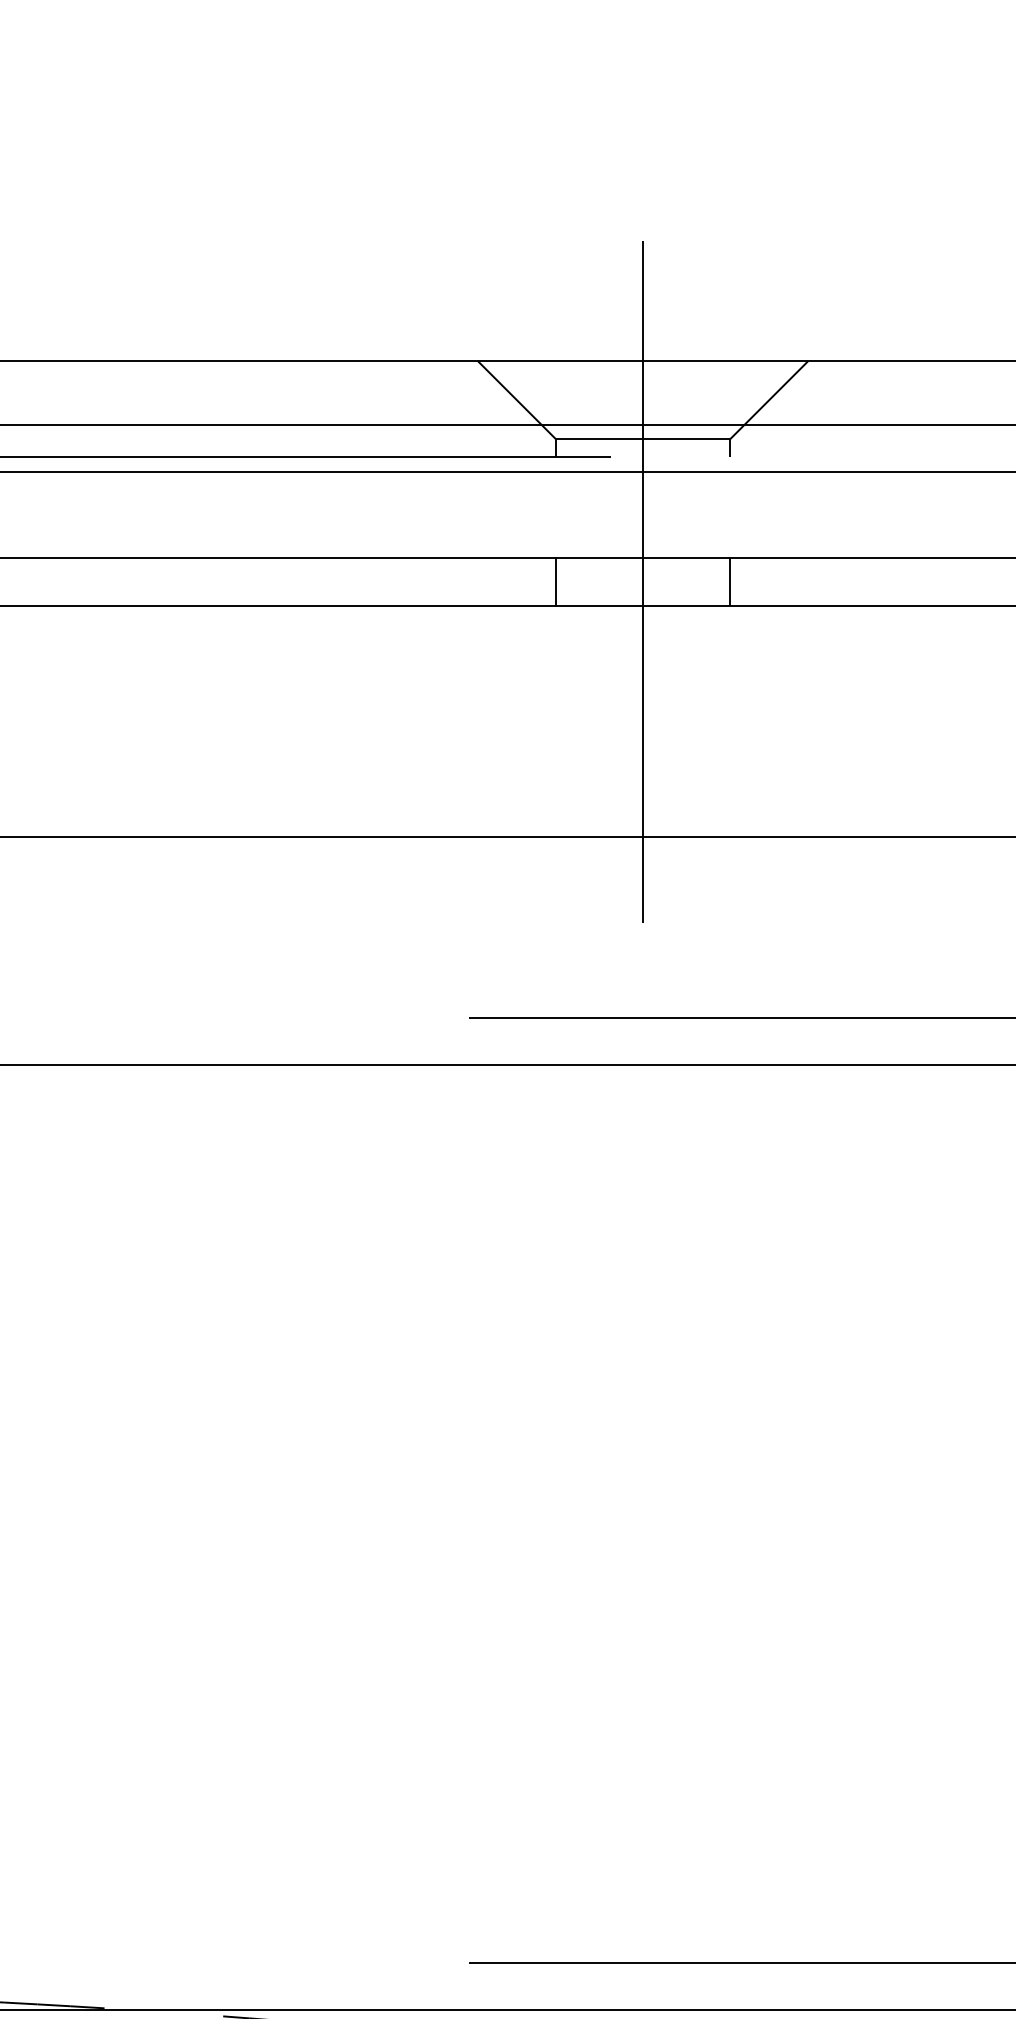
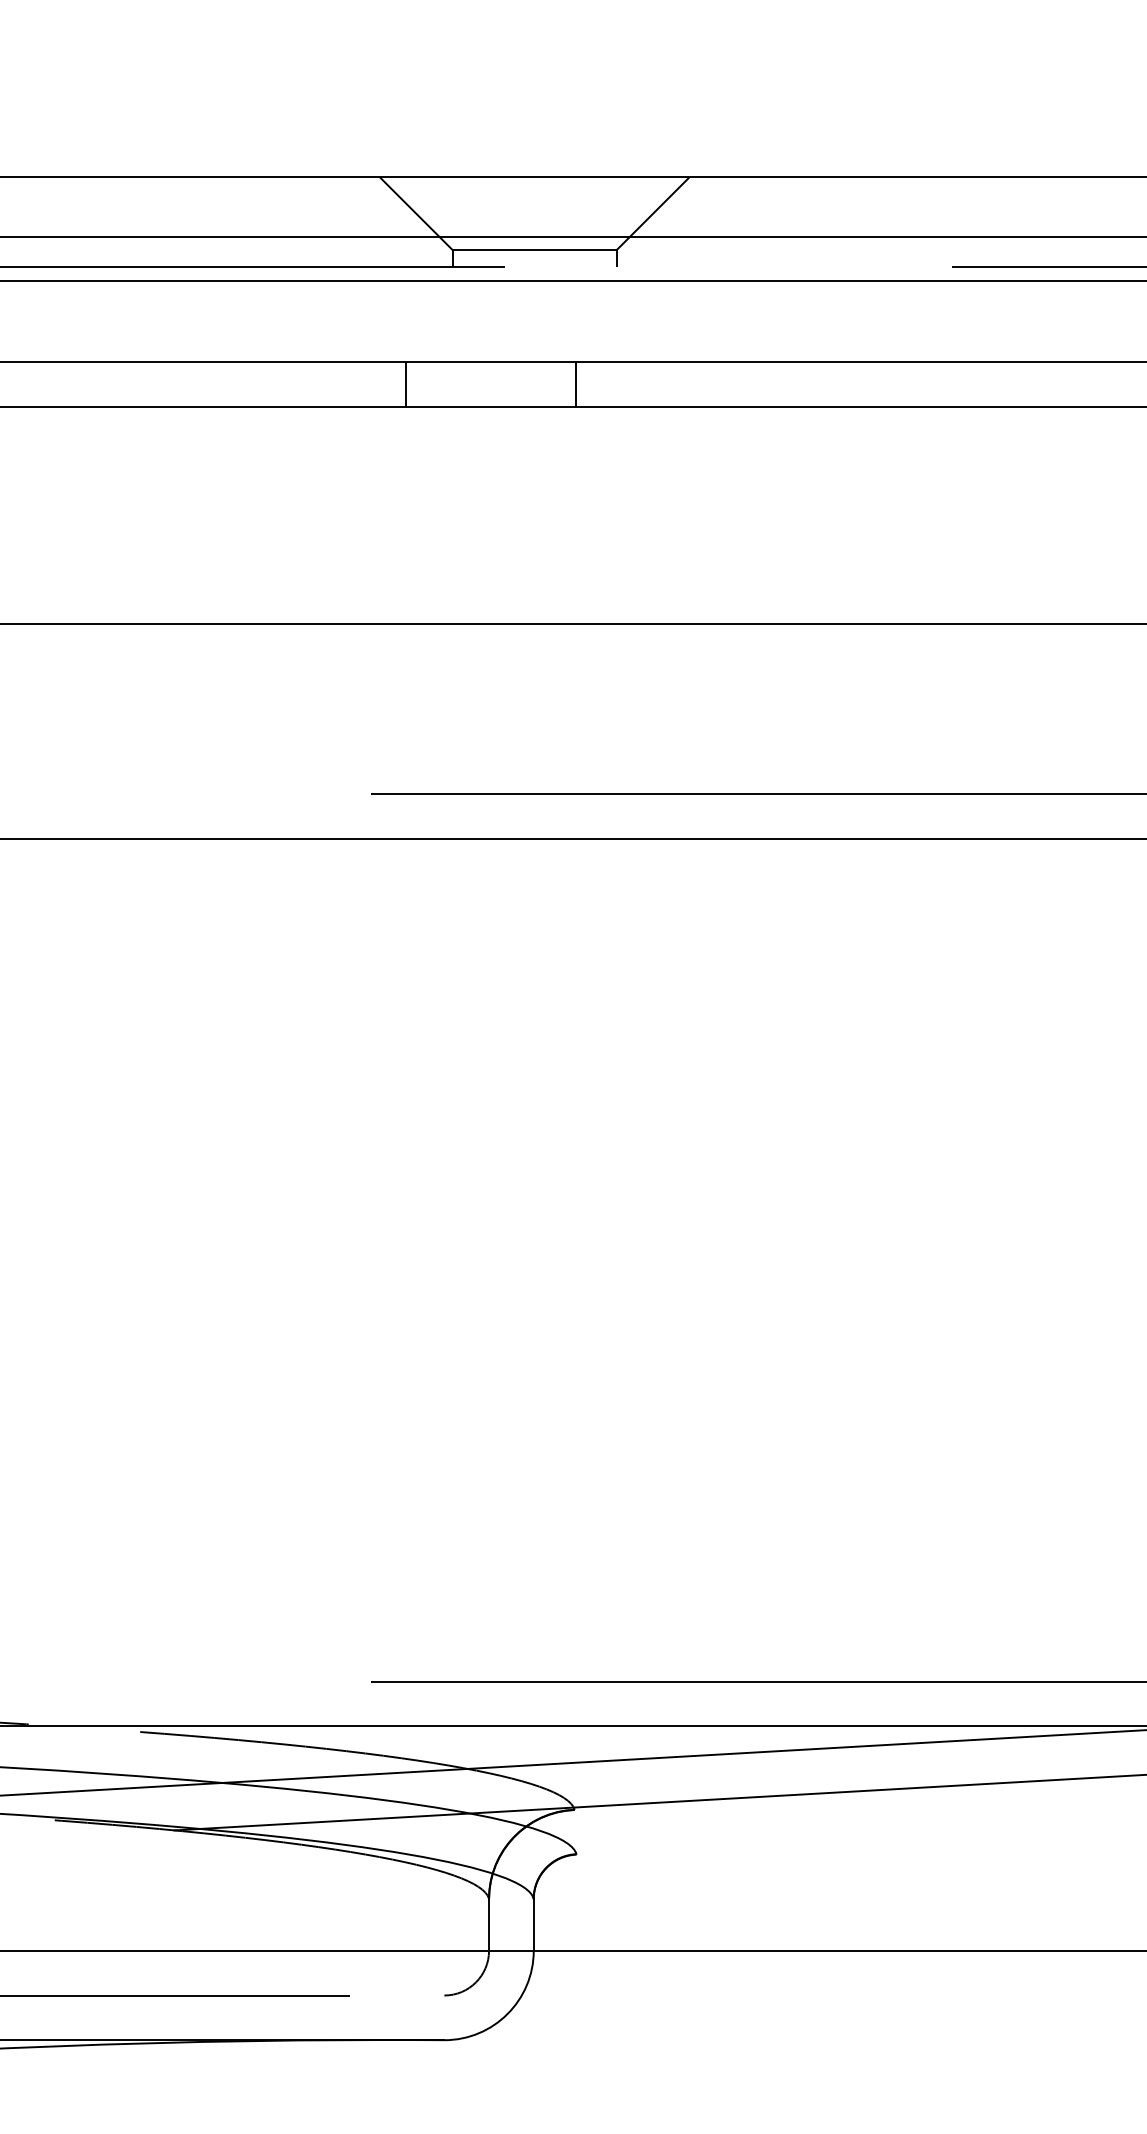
line: (555, 581) -> (405, 383), moved
line: (730, 581) -> (575, 383), moved
line: (642, 582) -> (534, 384), removed

